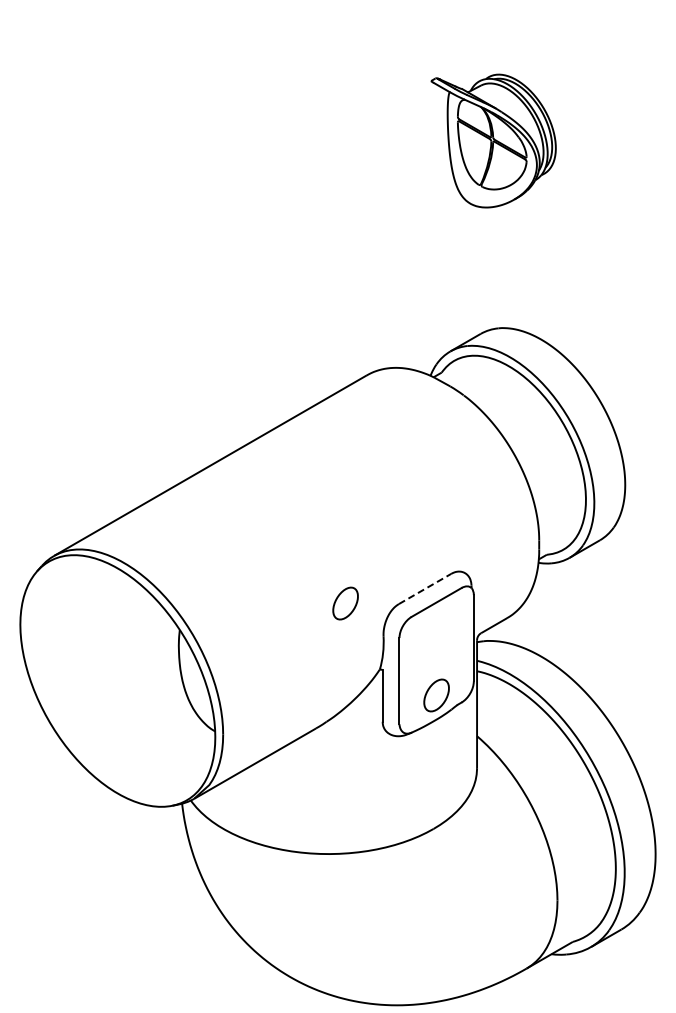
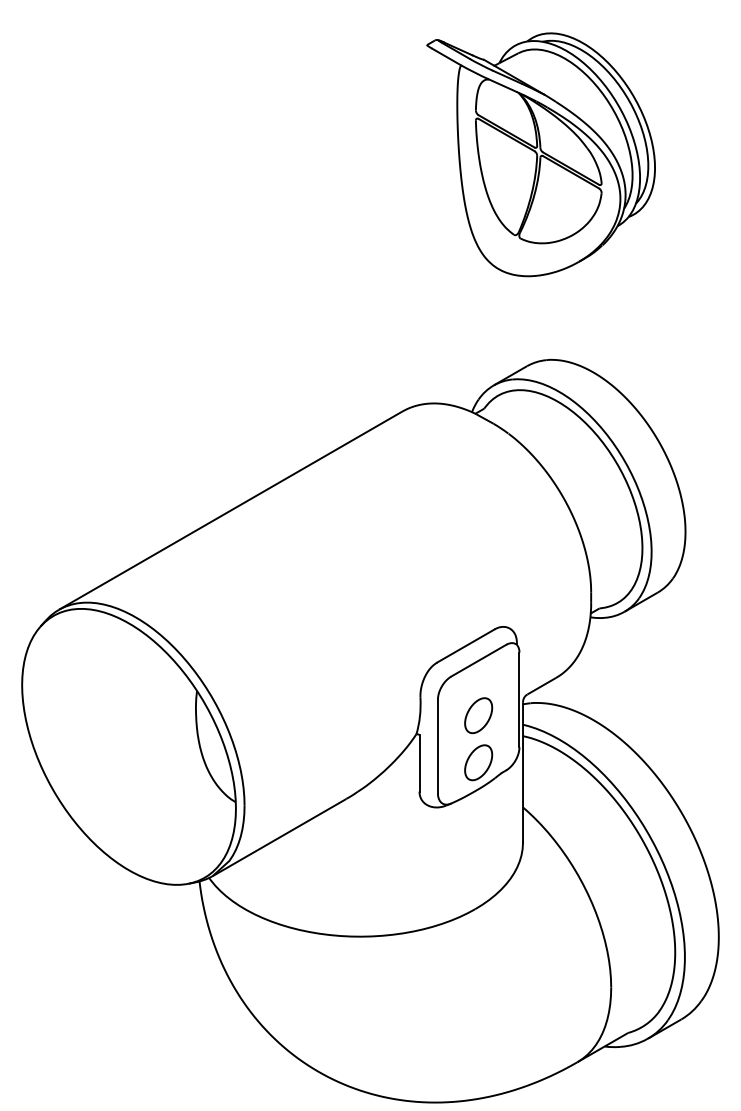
part: (493, 140) -> (541, 154), size x1.67
line: (425, 588) -> (466, 645), dashed -> solid
part: (345, 603) -> (478, 715), moved

